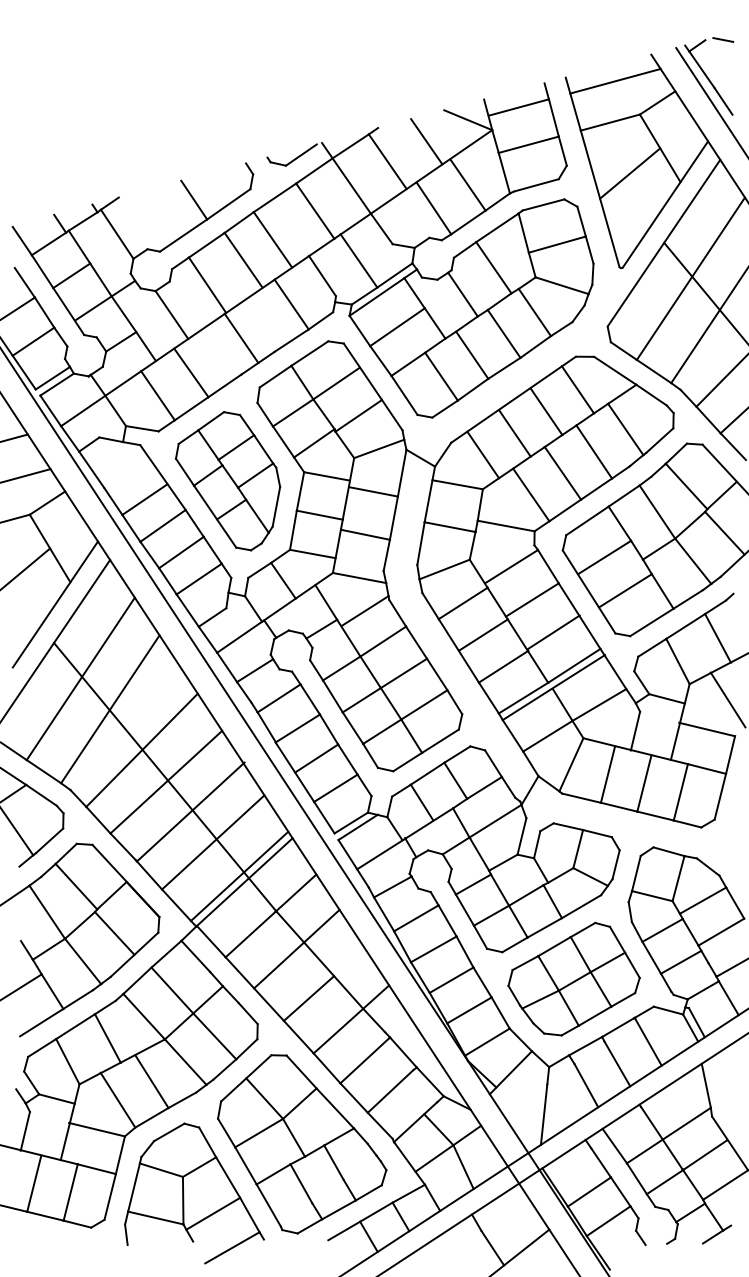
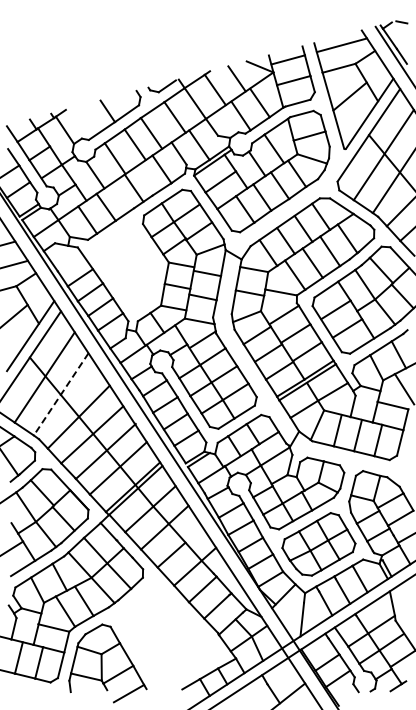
part: (227, 481) -> (126, 267), removed
line: (109, 709) -> (60, 394), solid -> dashed
part: (301, 1143) -> (167, 635), removed

